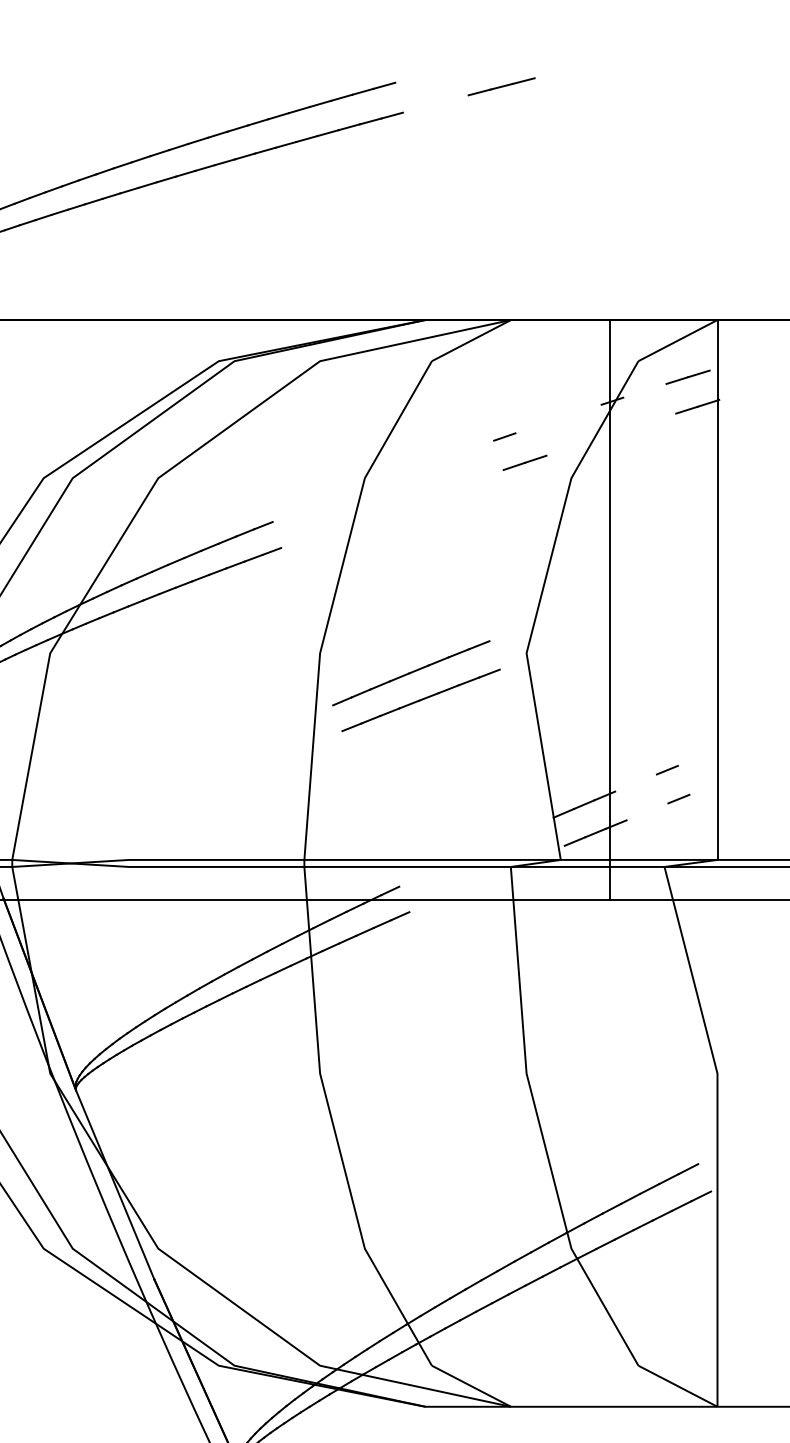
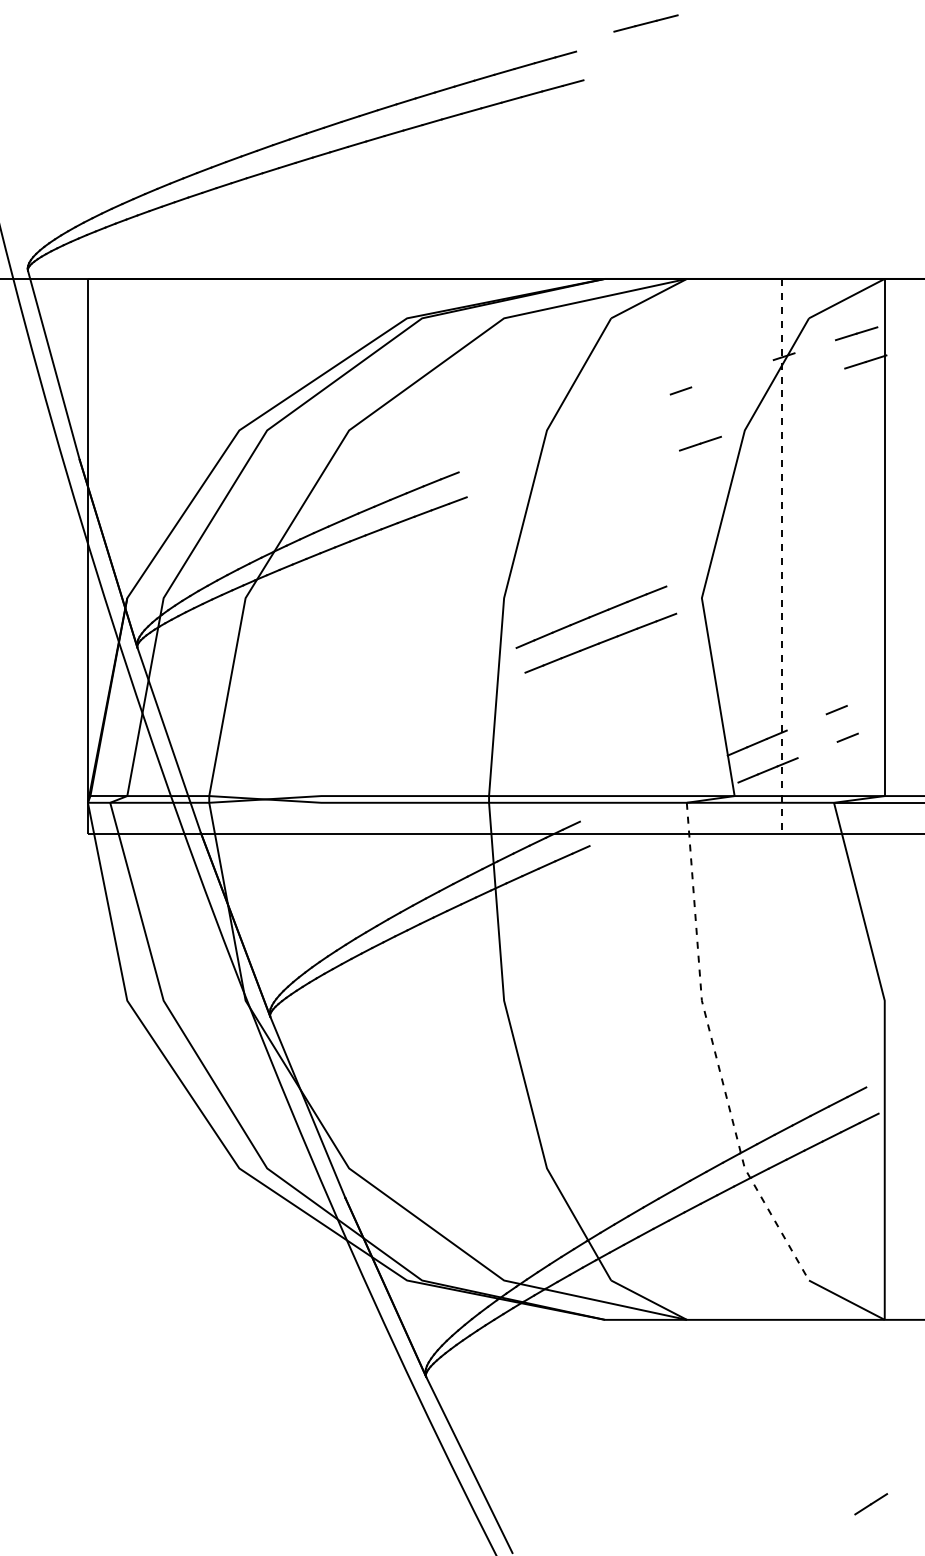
line: (501, 86) -> (645, 23), moved
line: (525, 462) -> (700, 443), moved
line: (609, 609) -> (781, 556), solid -> dashed
line: (539, 1126) -> (714, 1051), solid -> dashed

